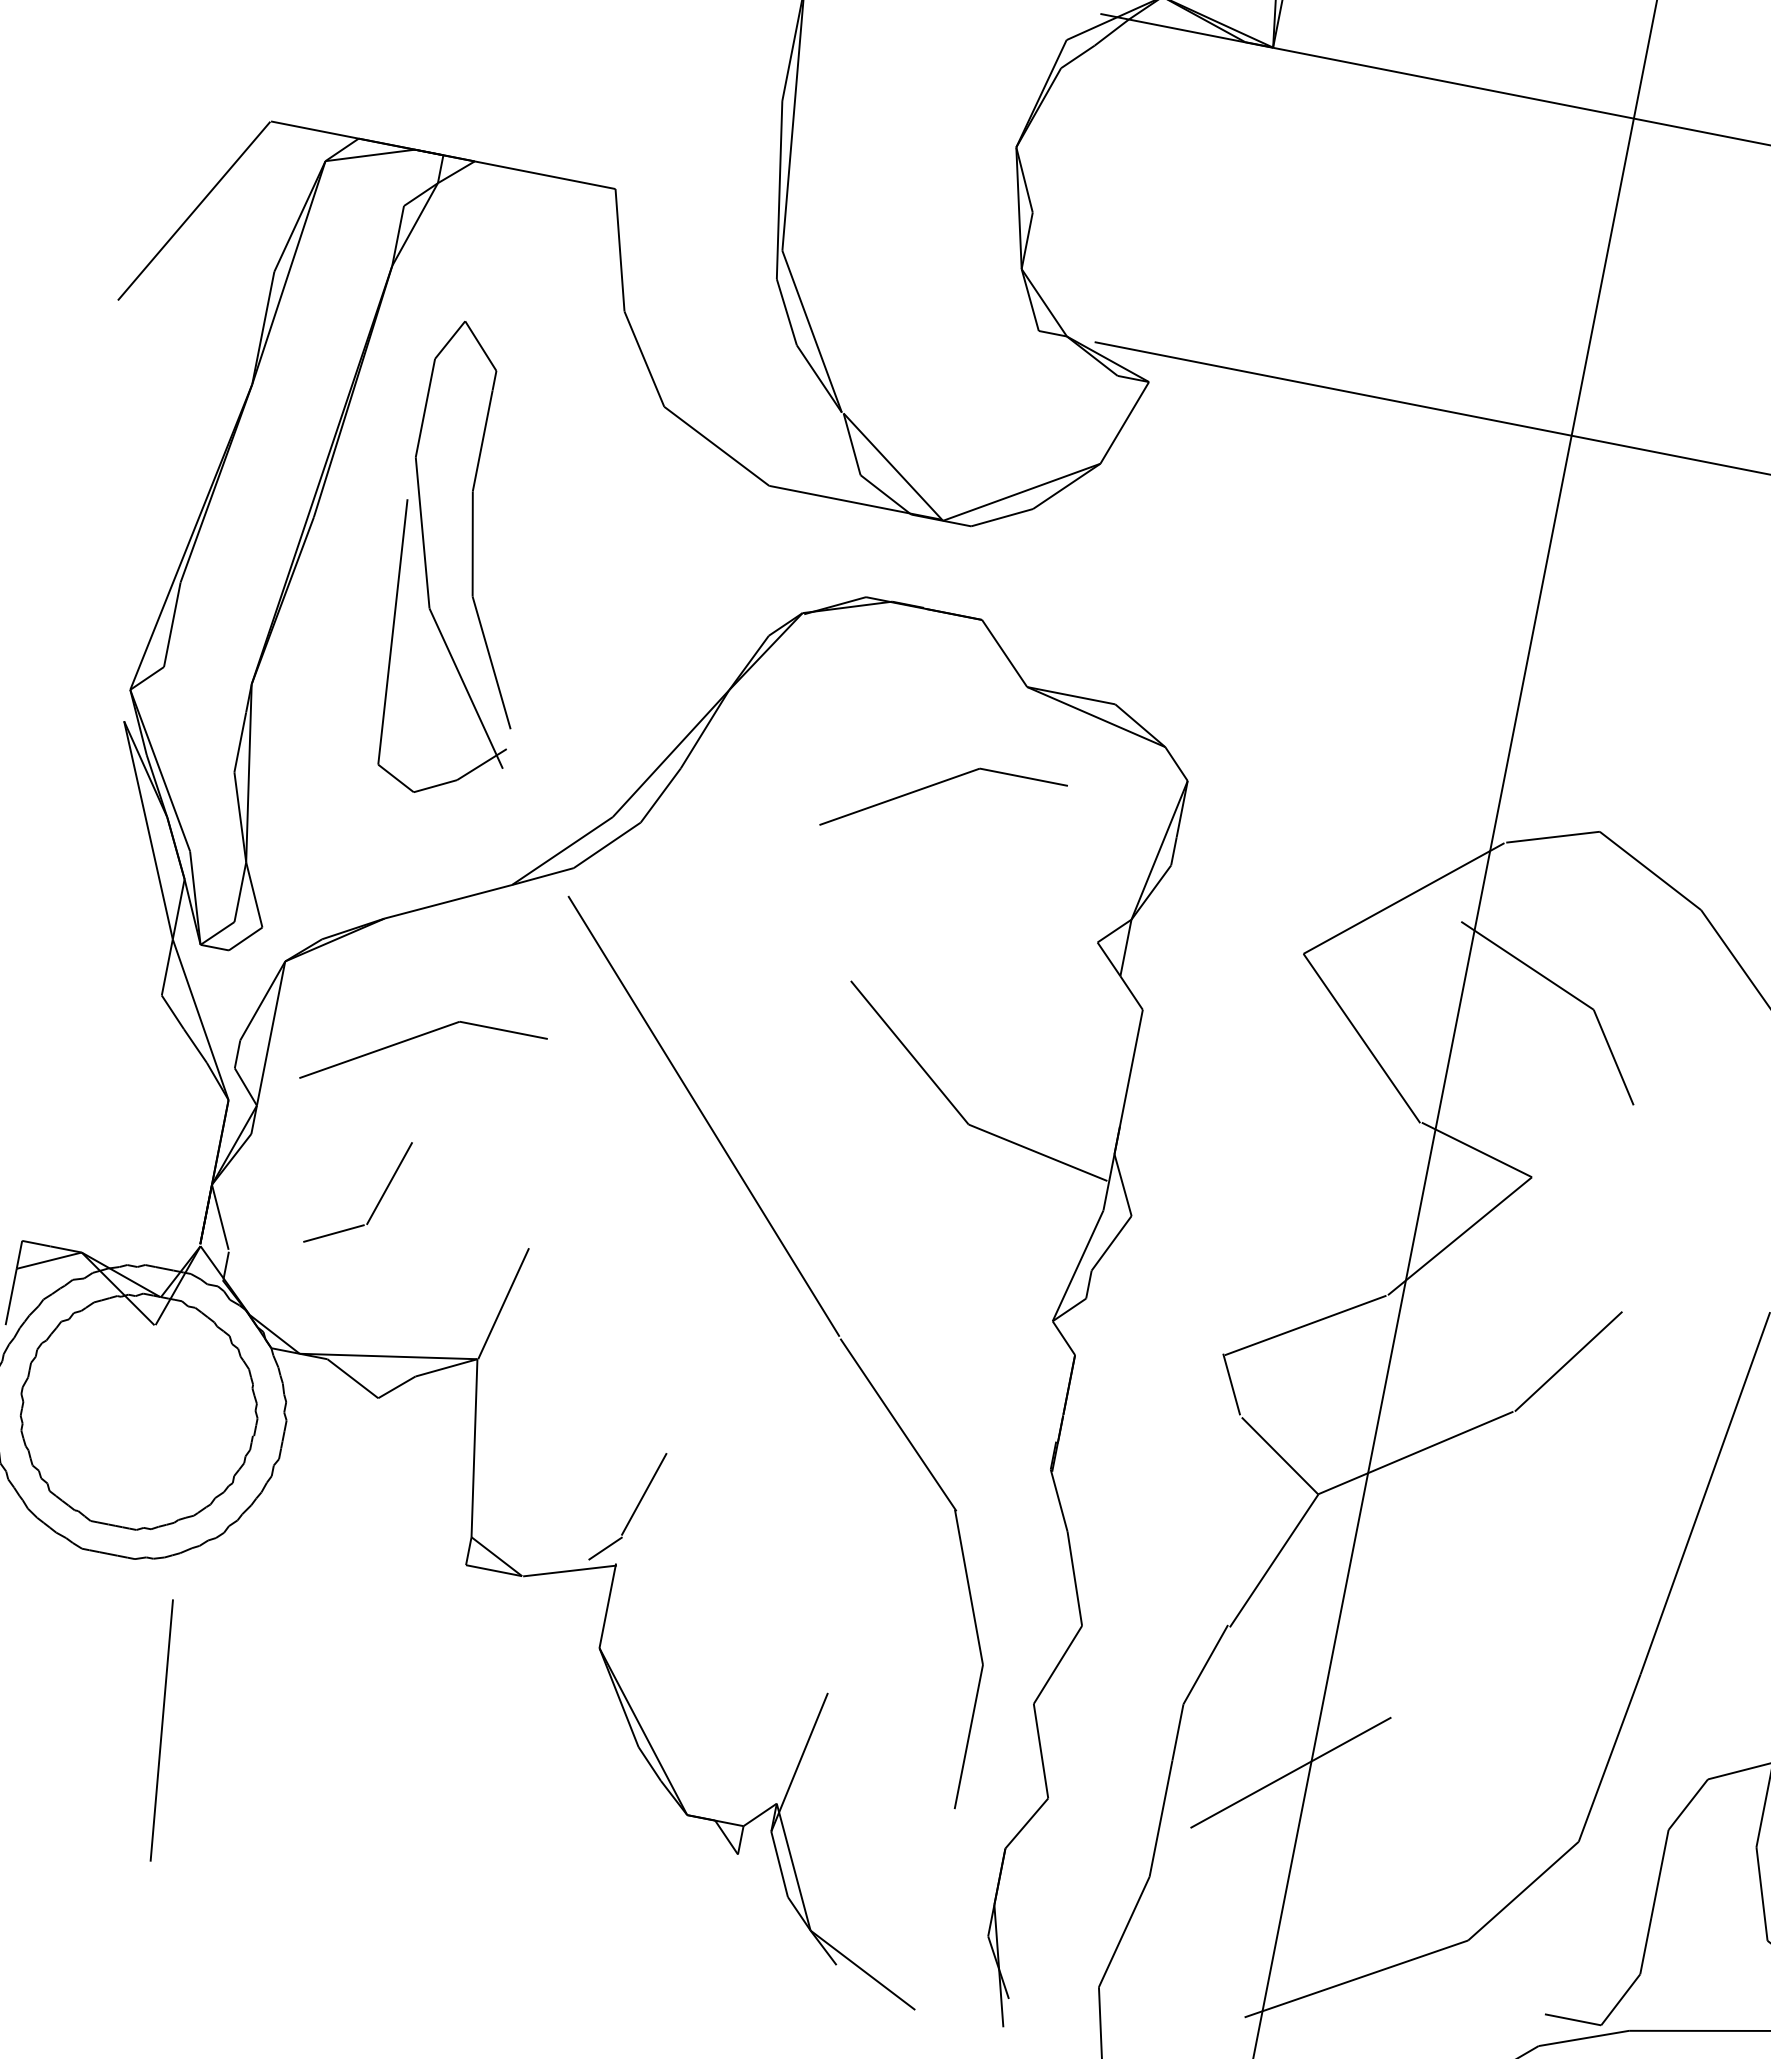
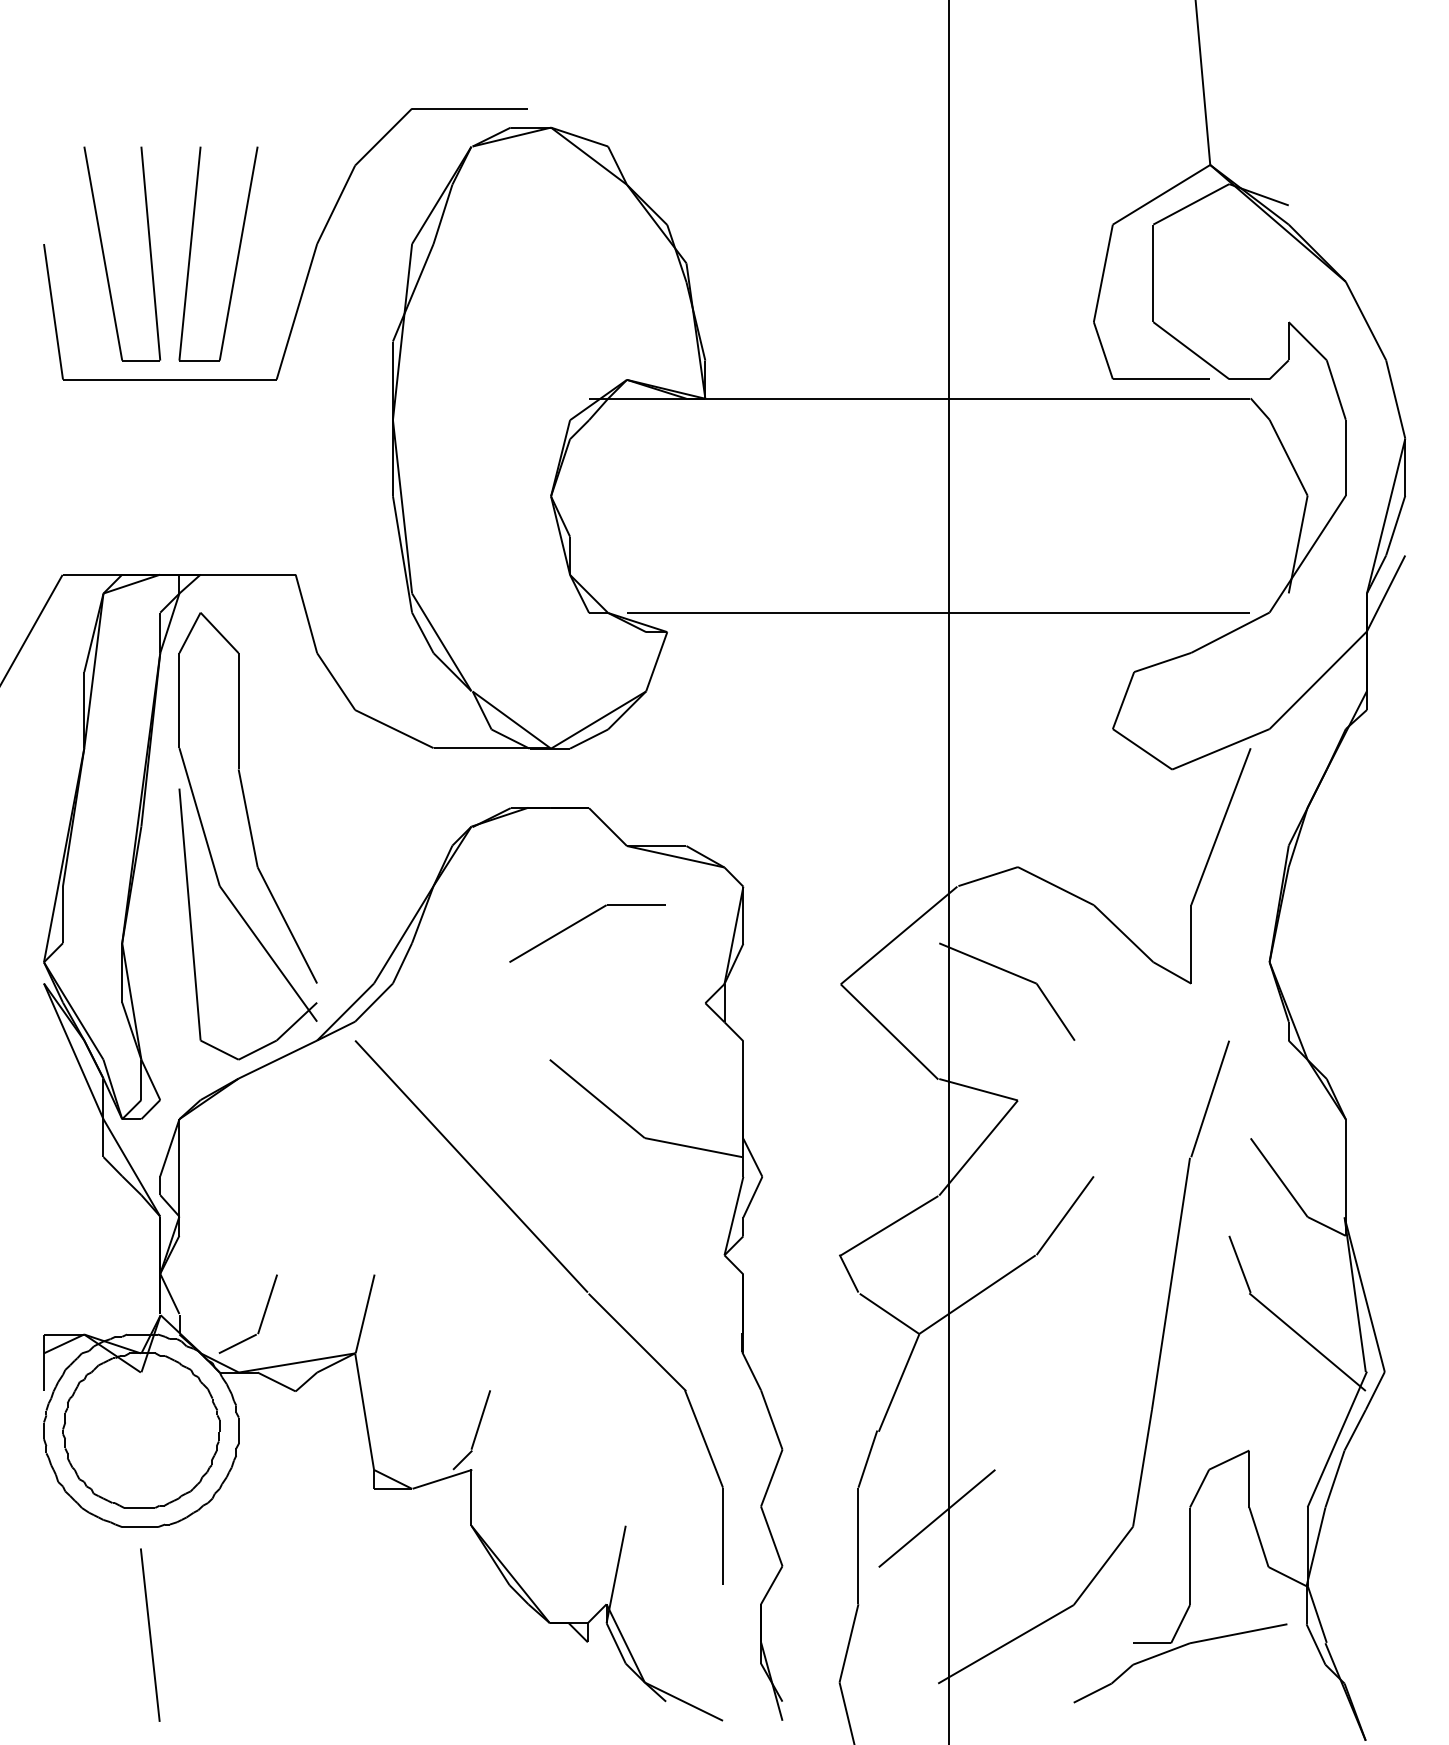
part: (468, 562) -> (247, 836), size x1.43
part: (414, 1039) -> (273, 1153), removed
part: (376, 1204) -> (261, 1319), moved
line: (162, 1729) -> (150, 1634), moved

